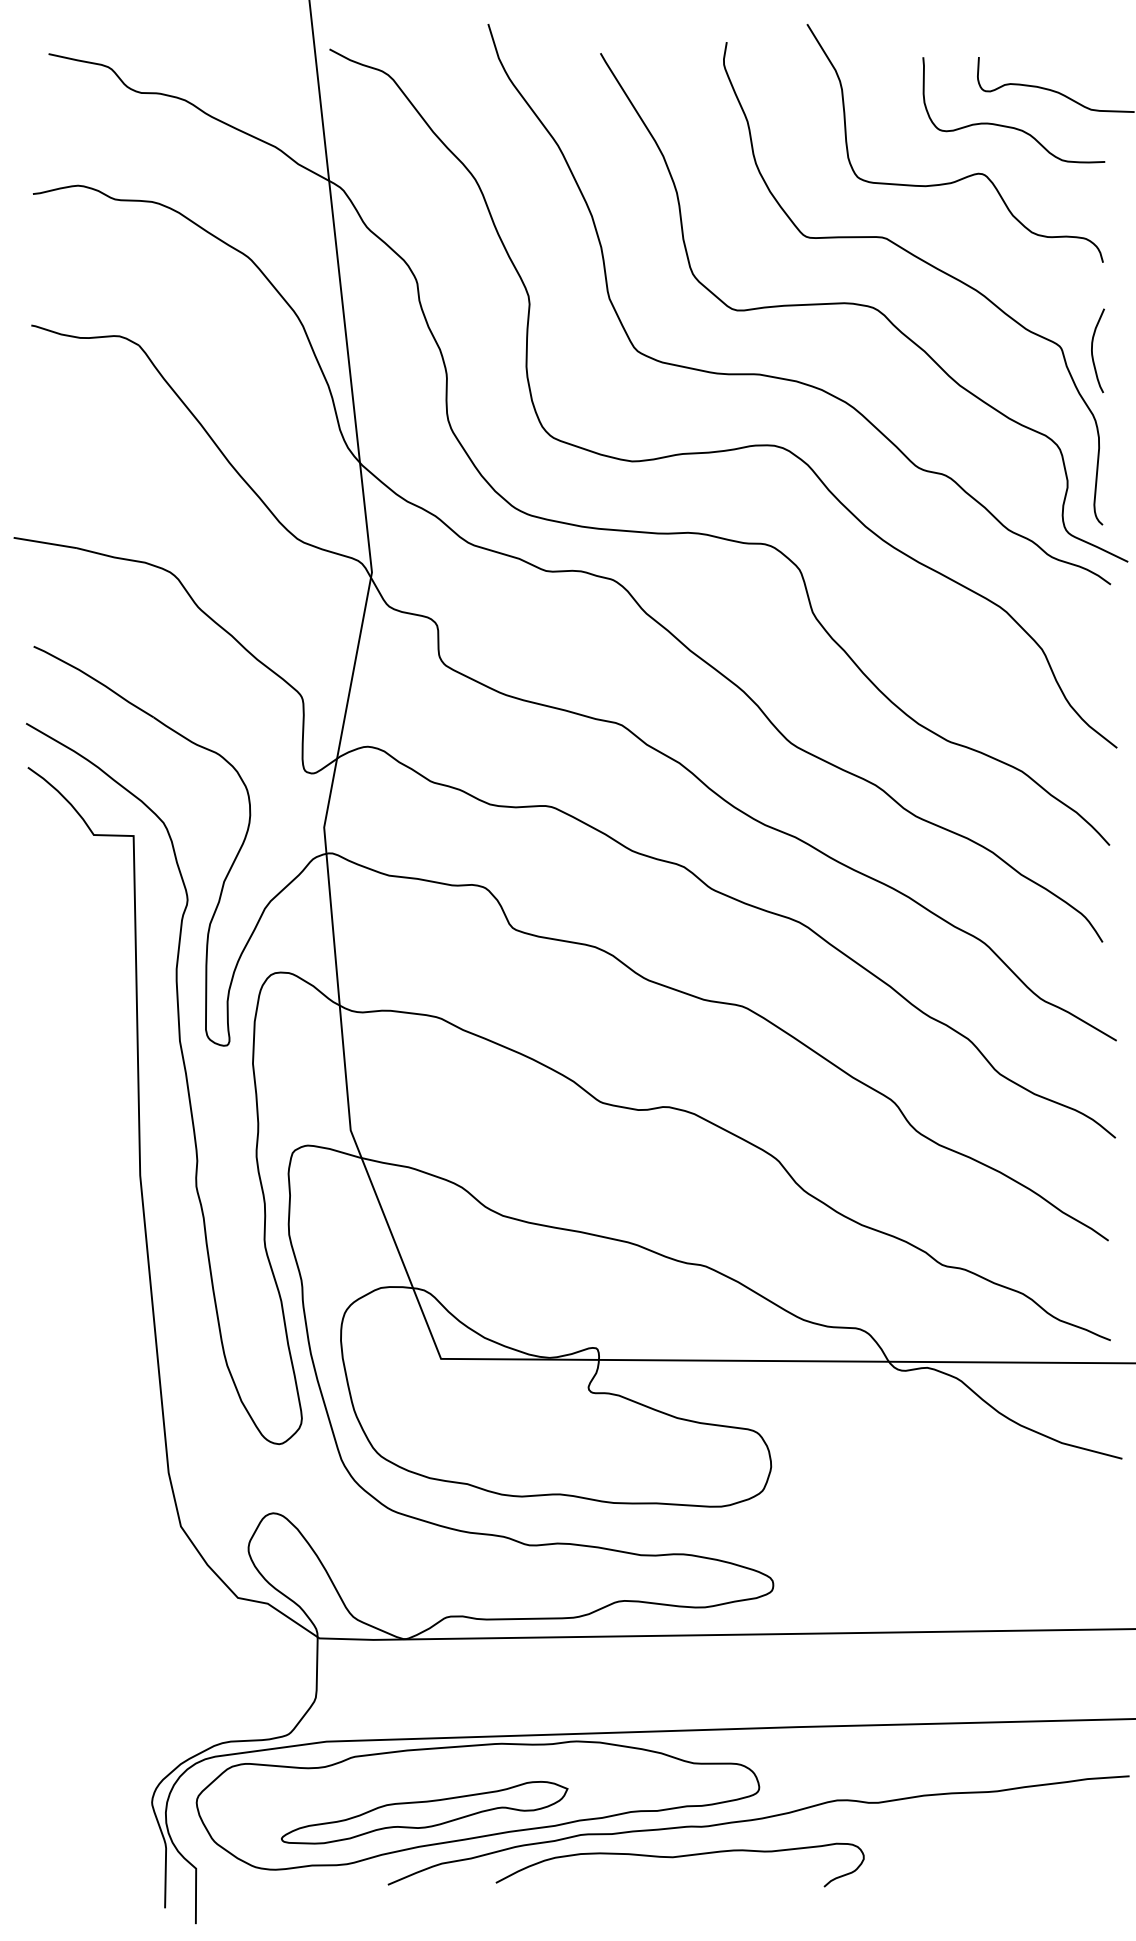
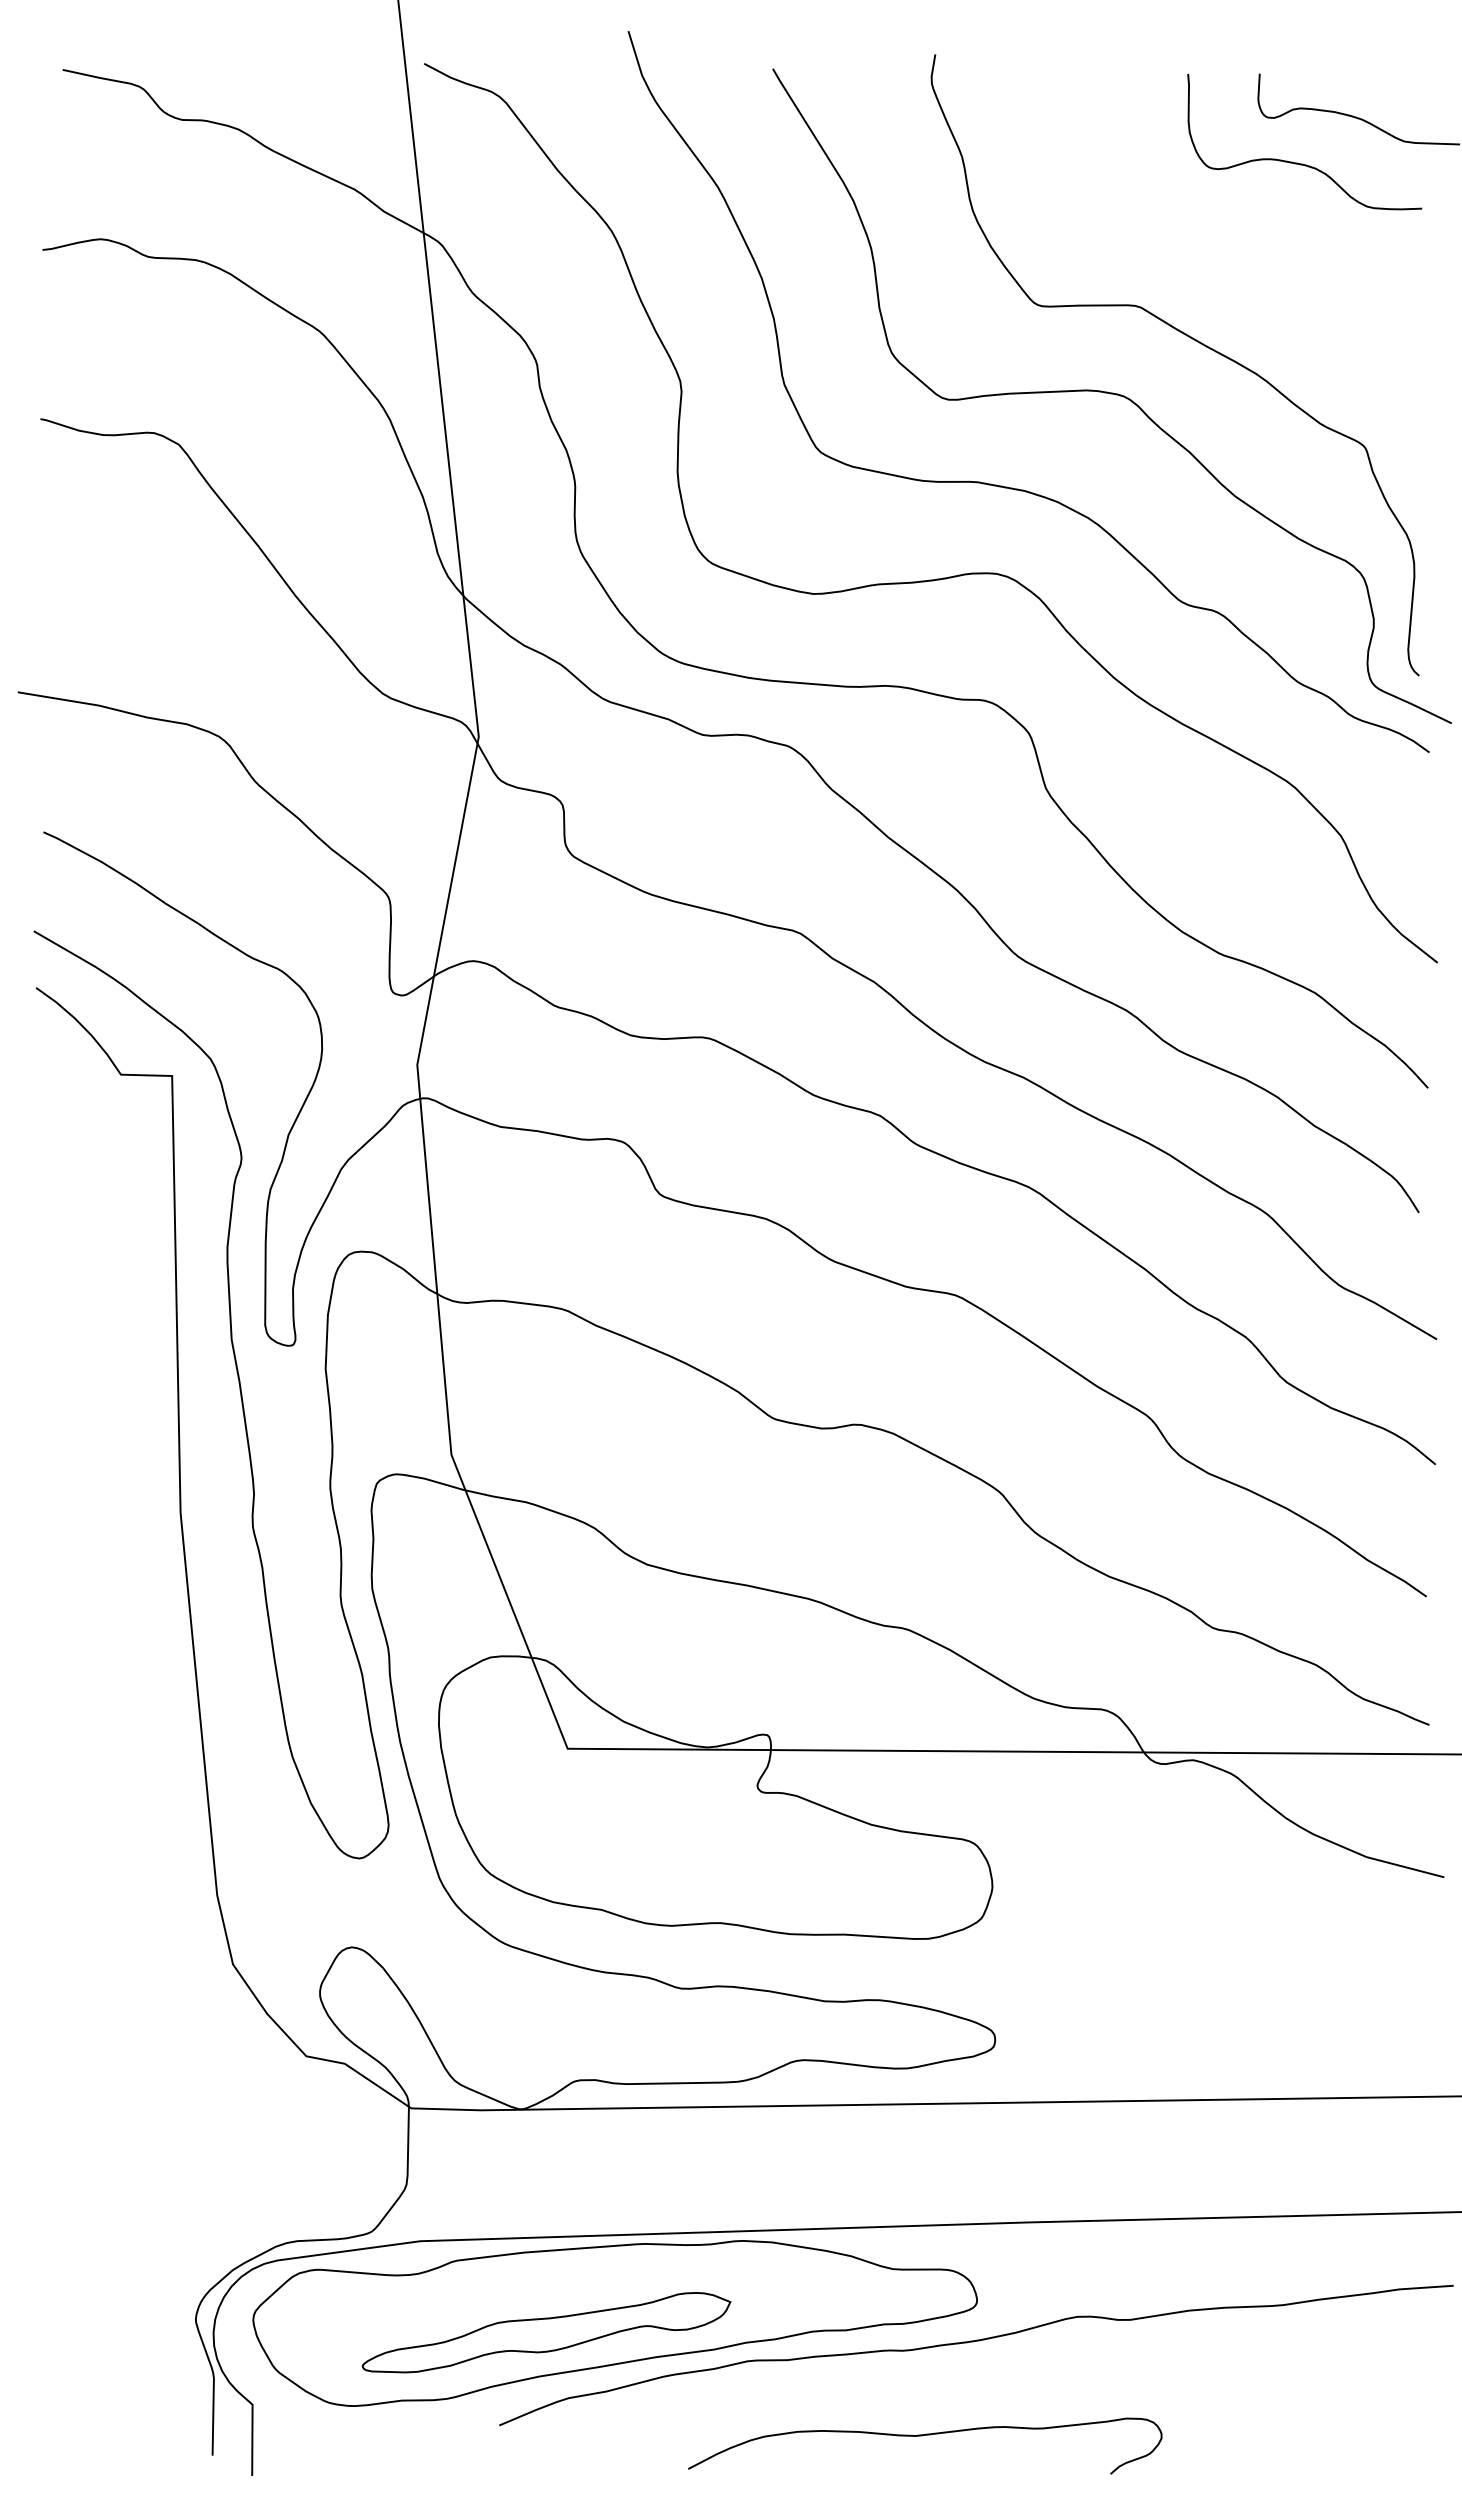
curve: (965, 176) -> (1242, 227), removed
curve: (1092, 352) -> (1406, 453), removed
curve: (677, 1857) -> (922, 2436), moved

